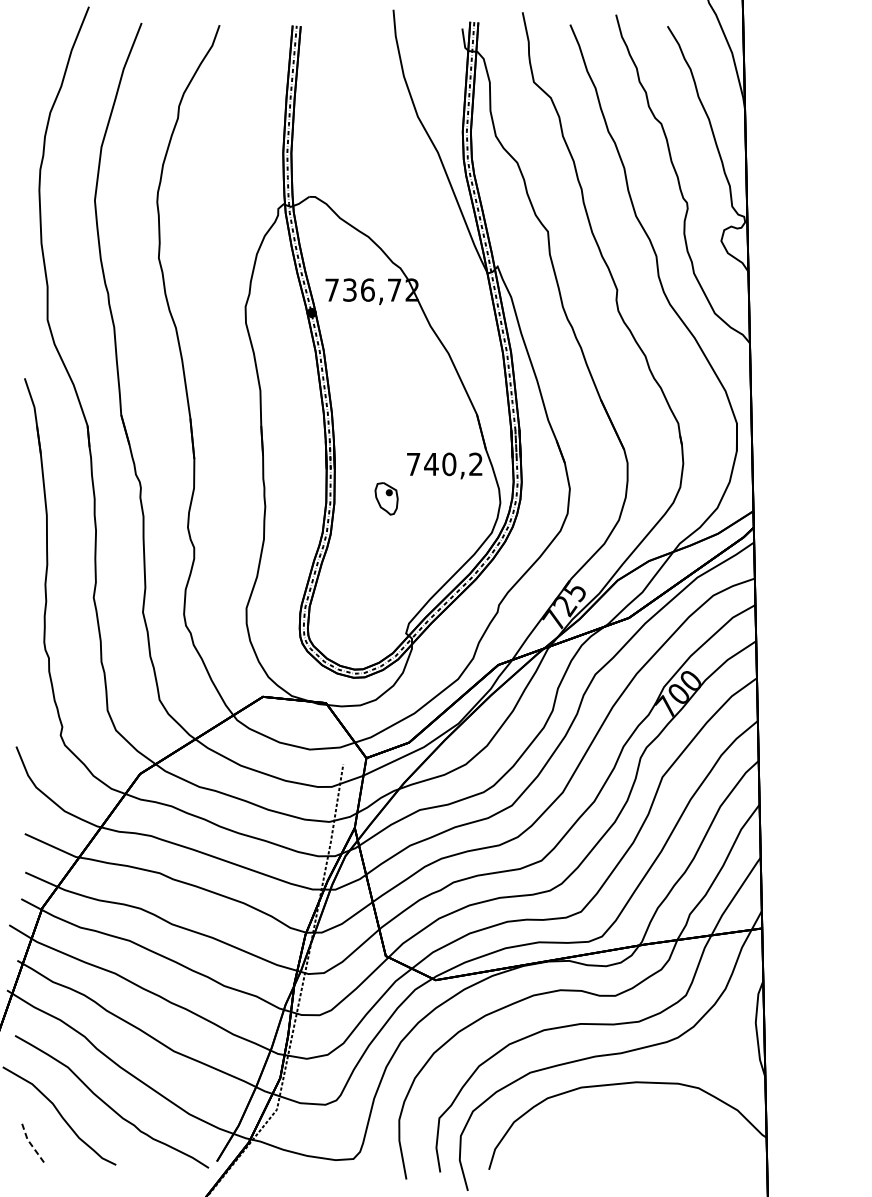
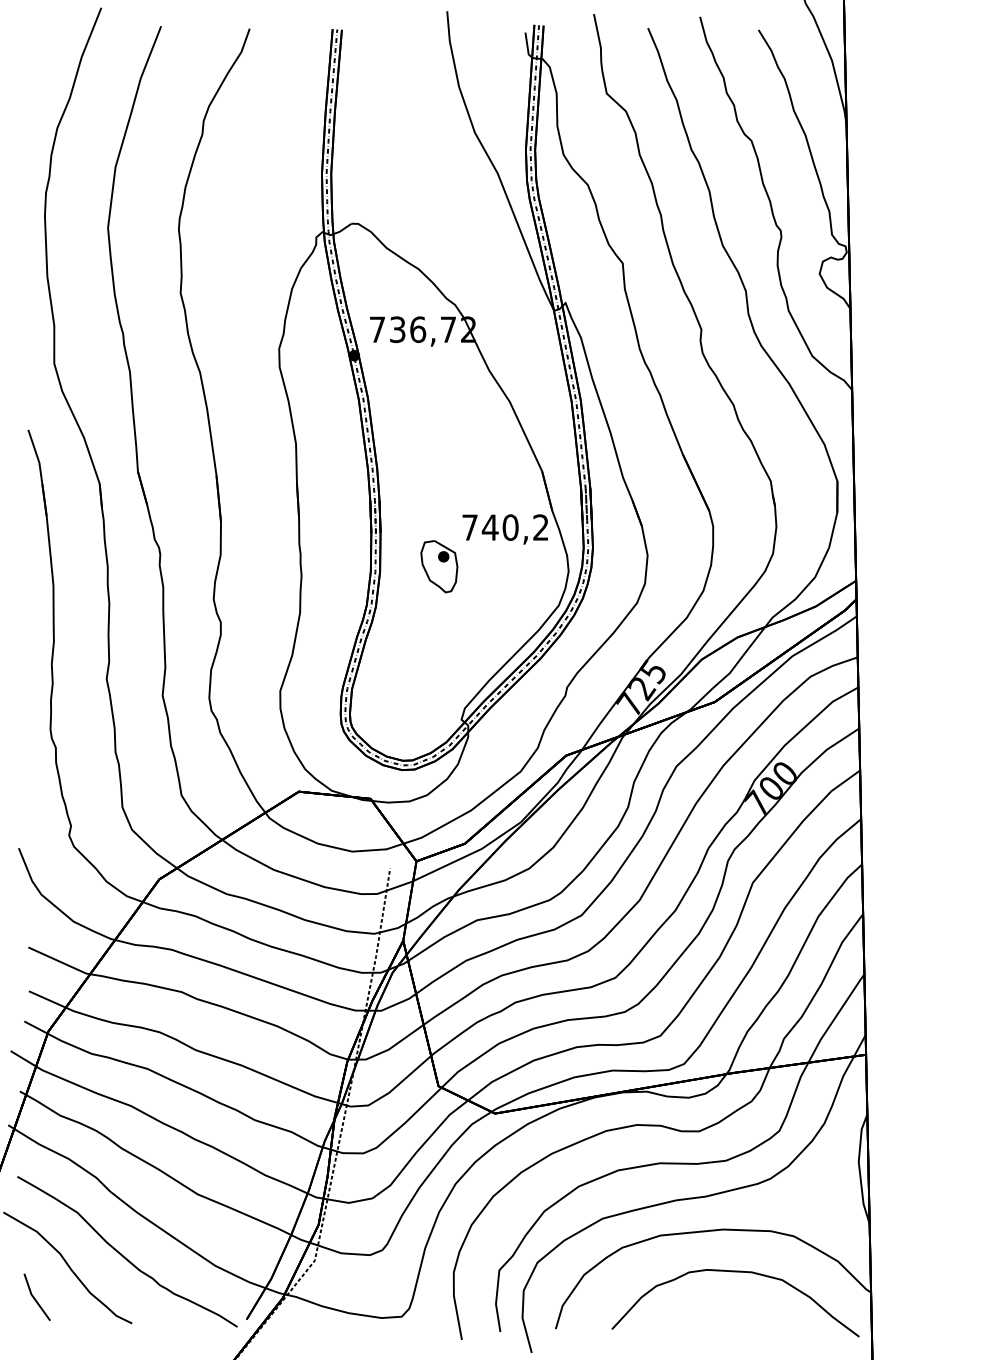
part: (386, 498) -> (439, 566), size x1.43
curve: (647, 1120) -> (735, 1272), added
line: (29, 1142) -> (33, 1297), dashed -> solid

